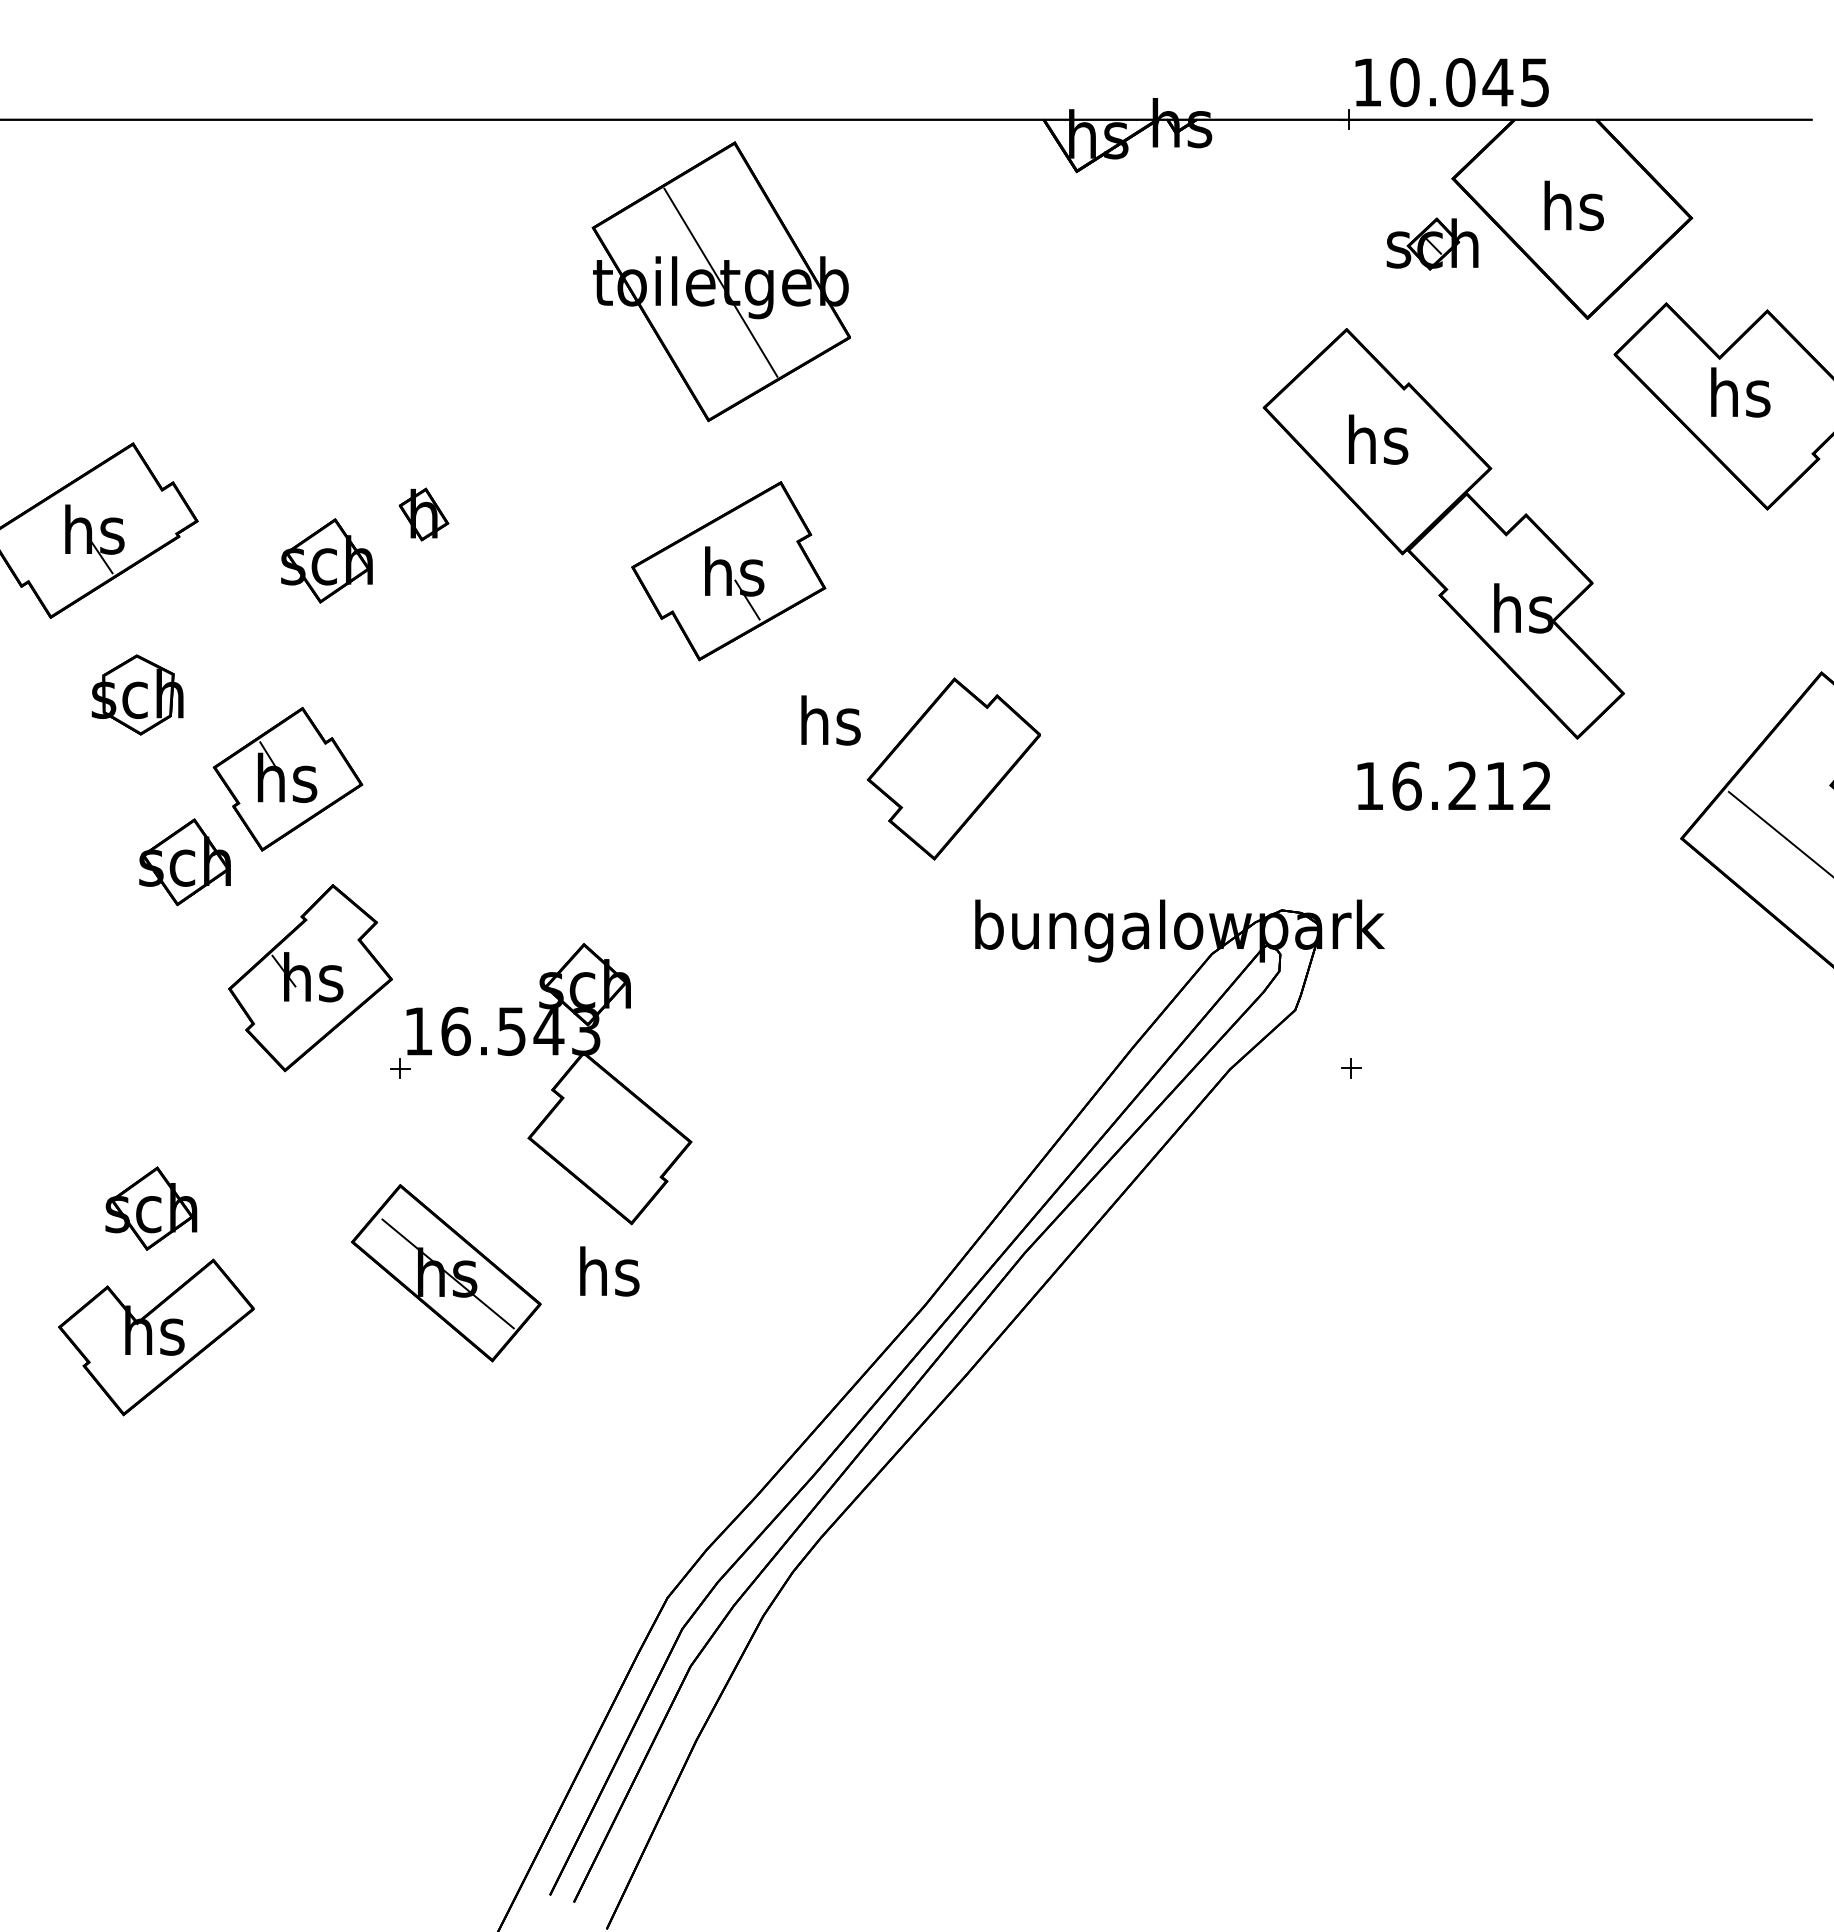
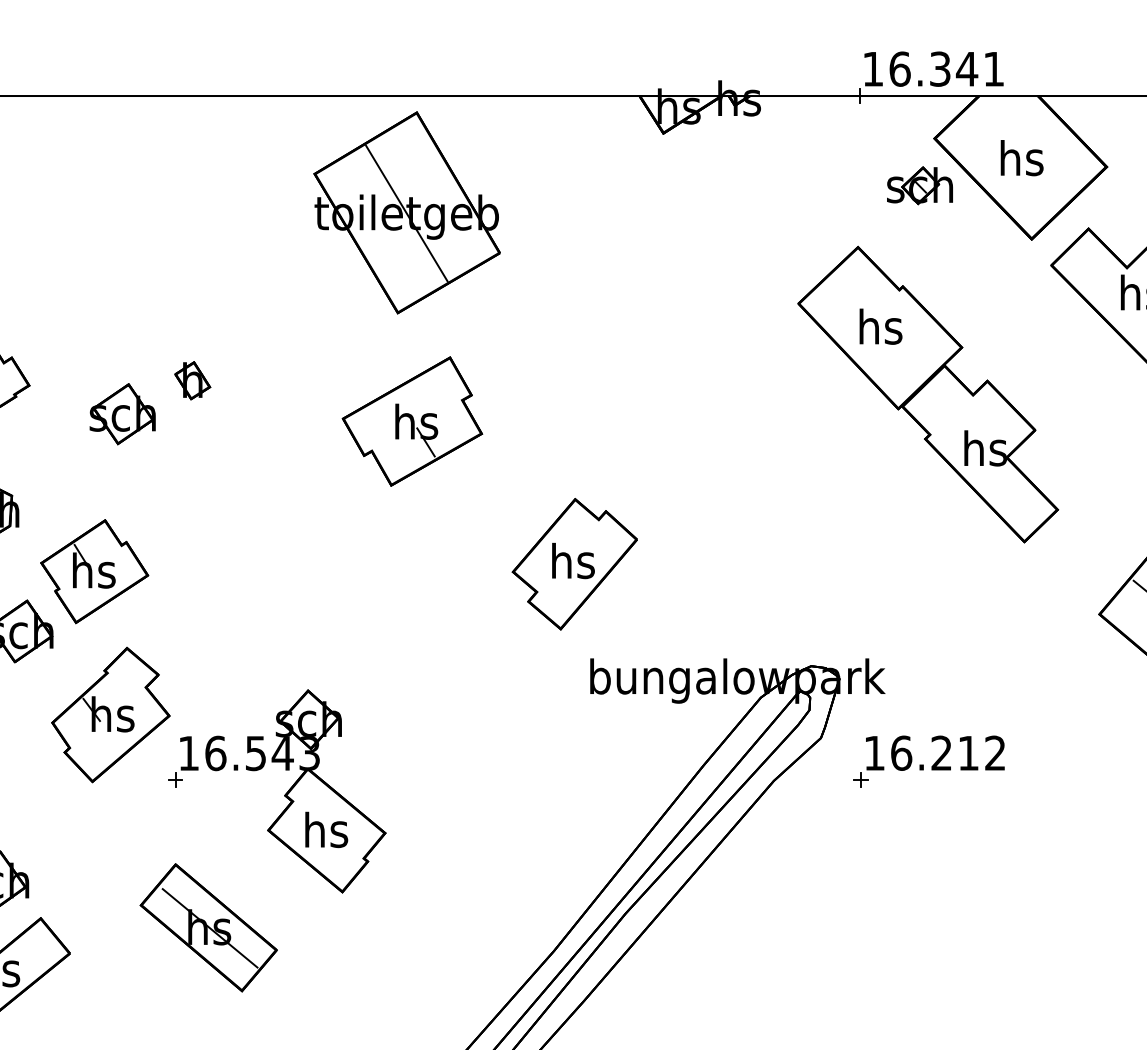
text: (1469, 82) -> (946, 69), 10.045 -> 16.341
text: (830, 720) -> (573, 560), moved
text: (1453, 785) -> (935, 752), moved
text: (609, 1271) -> (326, 829), moved

